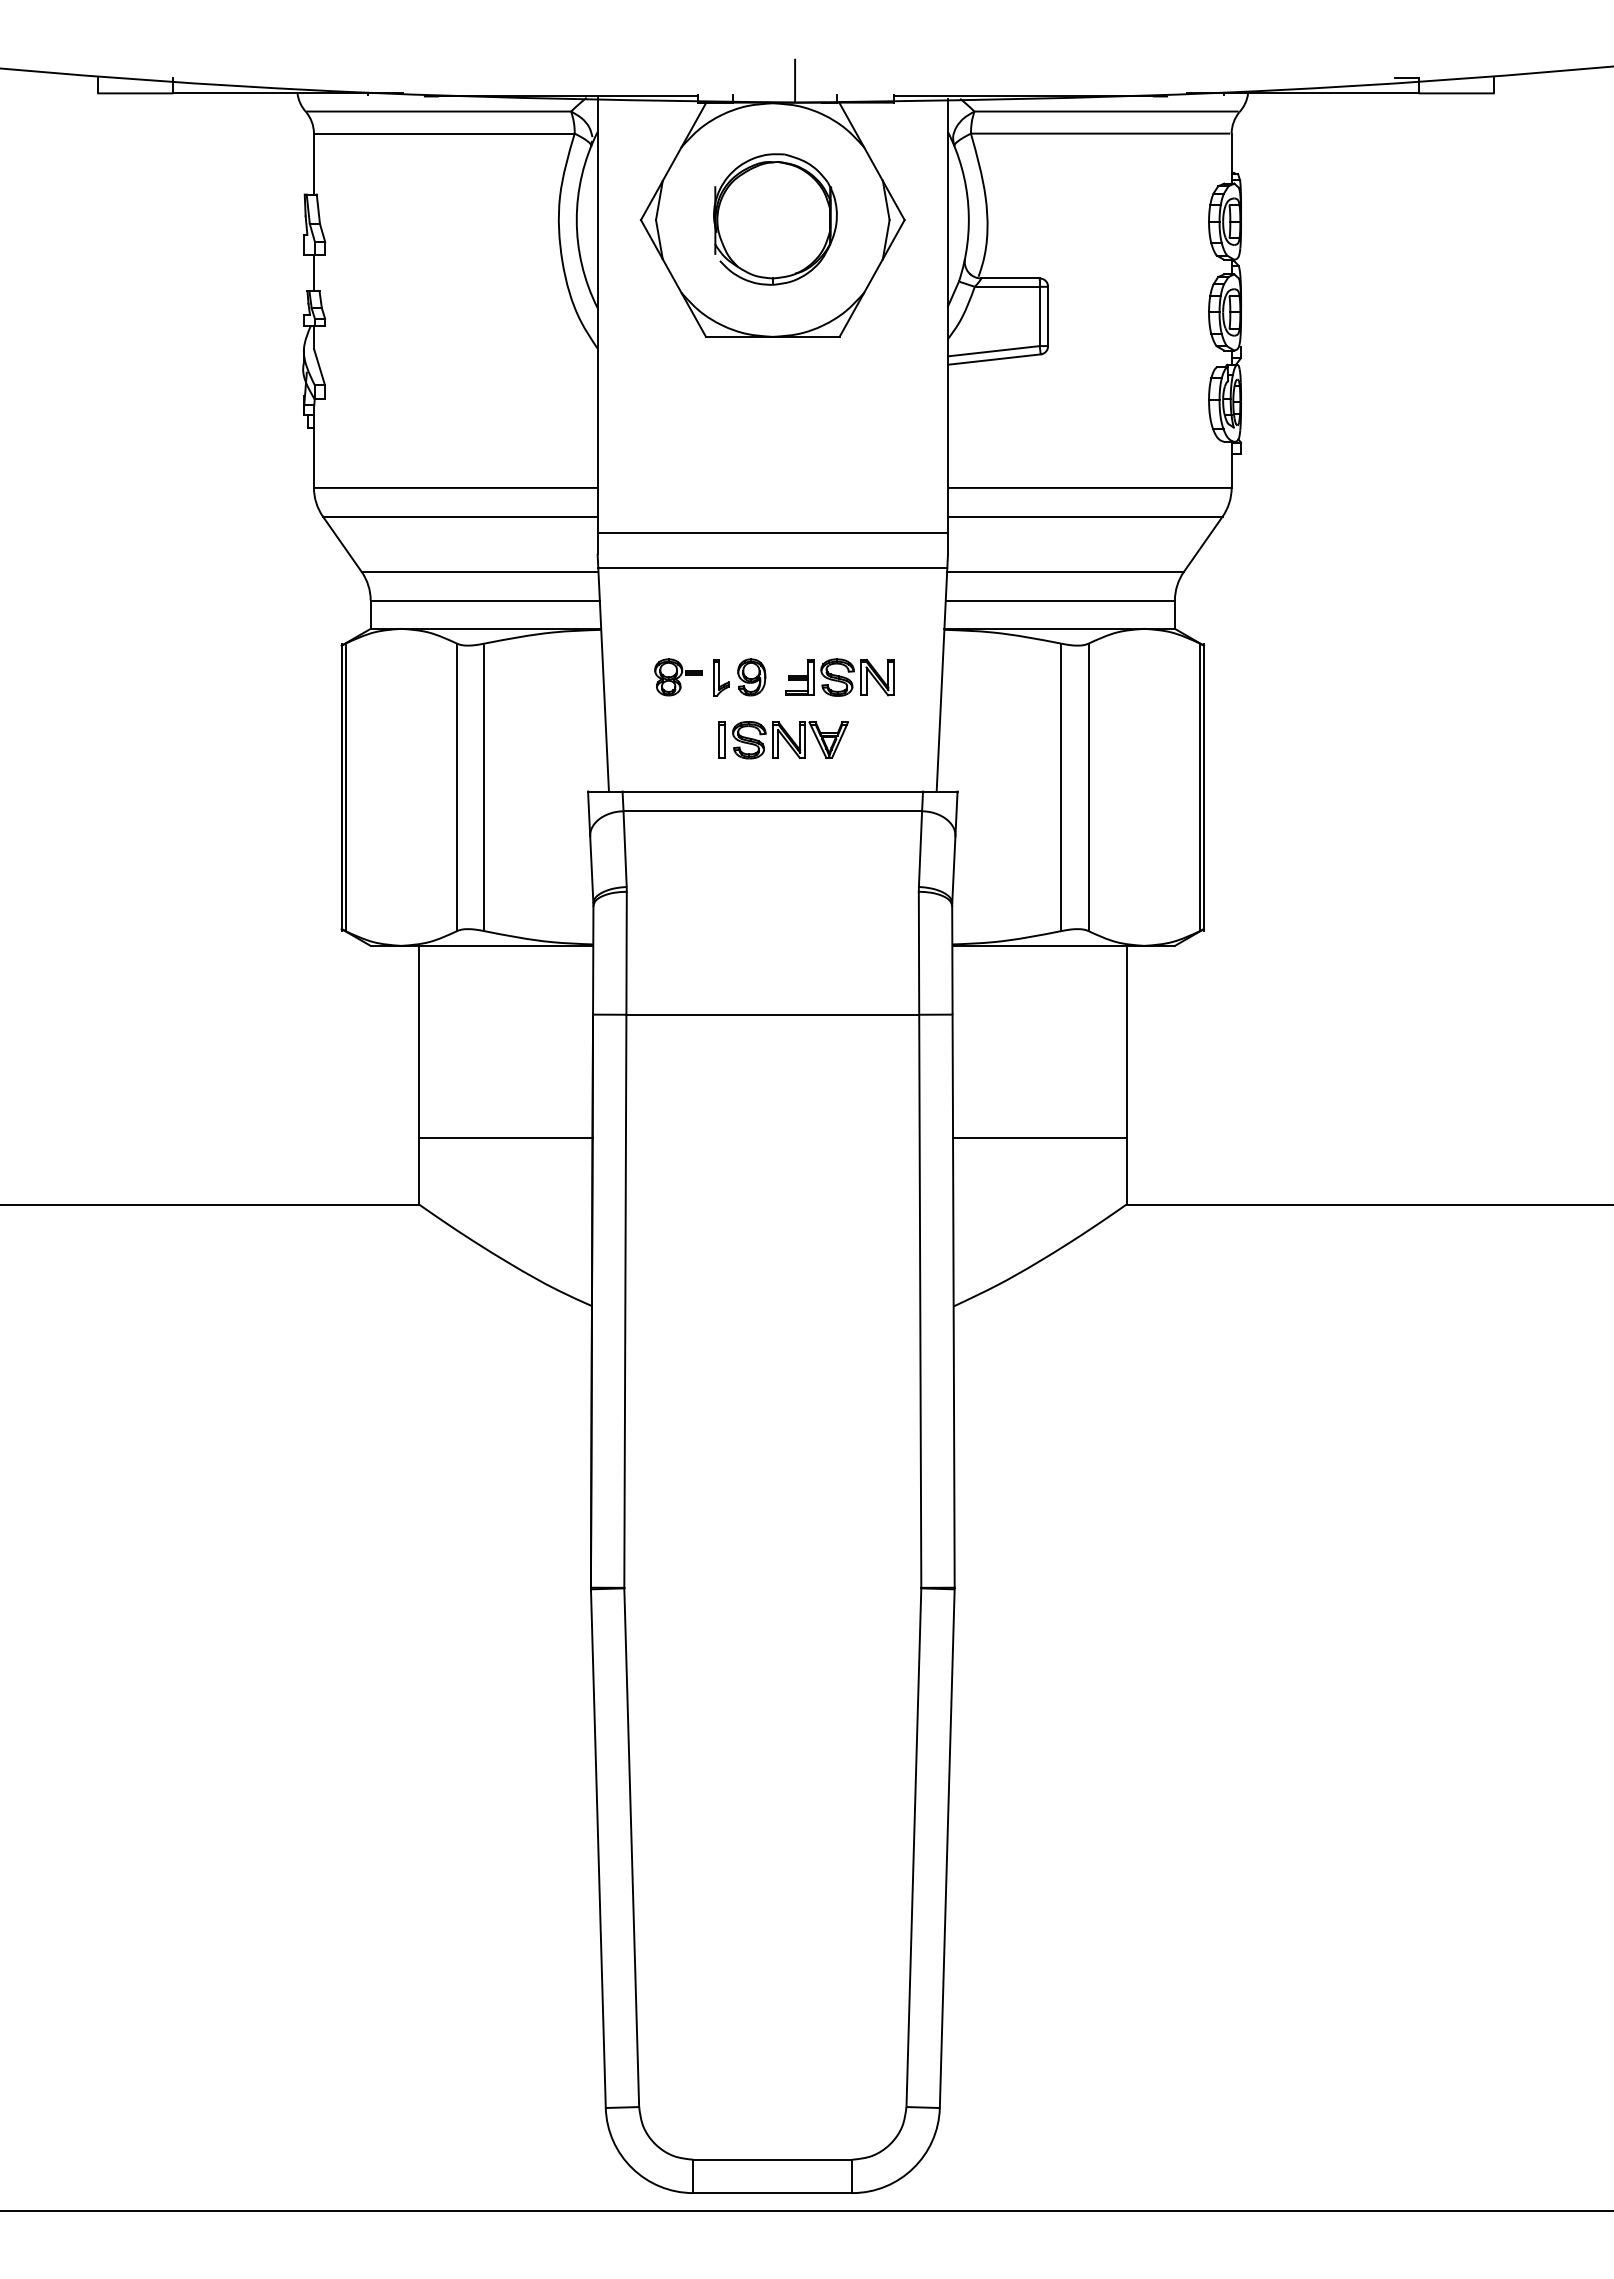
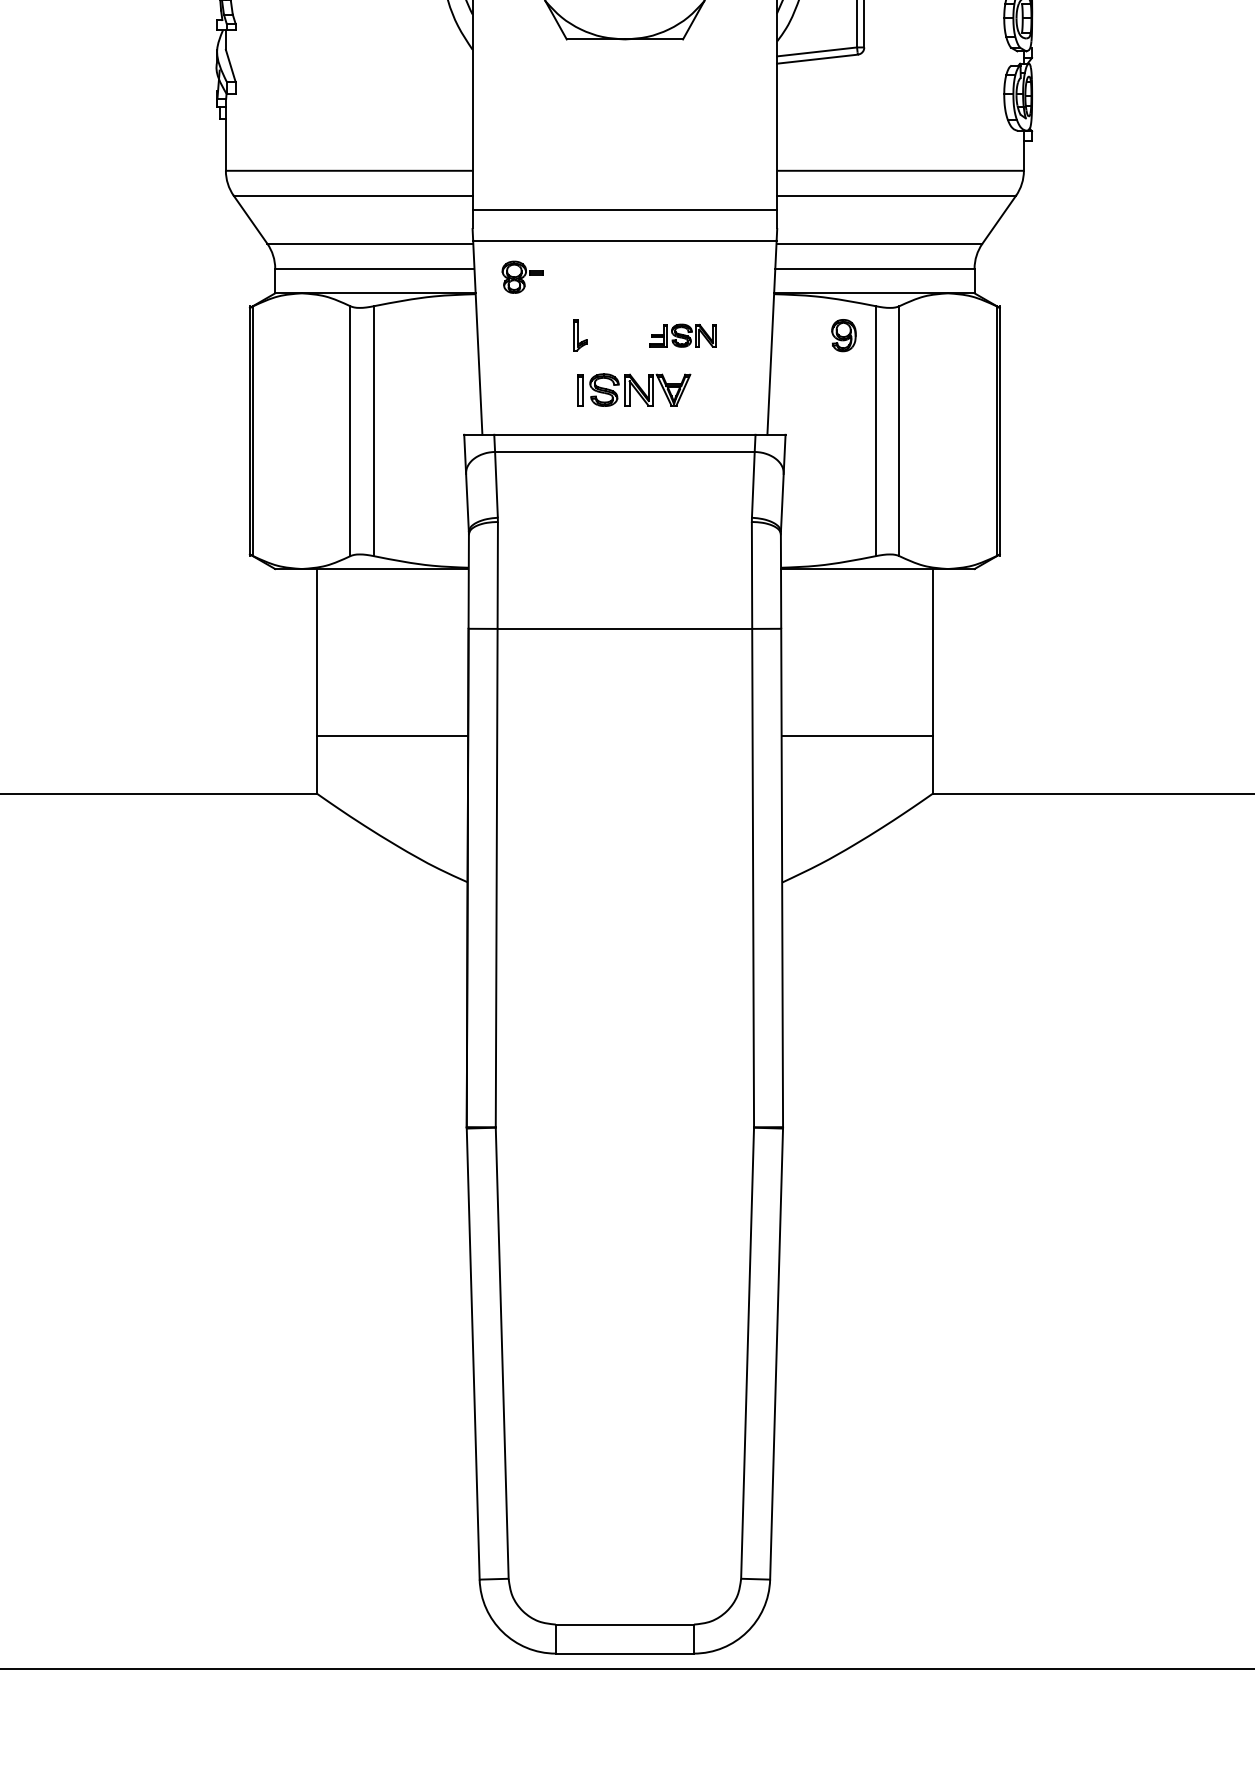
part: (678, 677) -> (522, 277), moved
part: (751, 677) -> (843, 335), moved
part: (839, 677) -> (682, 335), size x0.7

